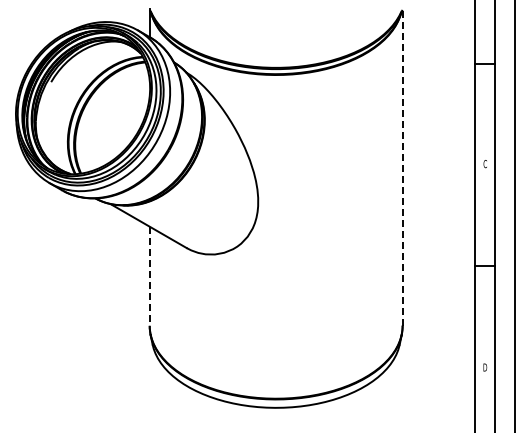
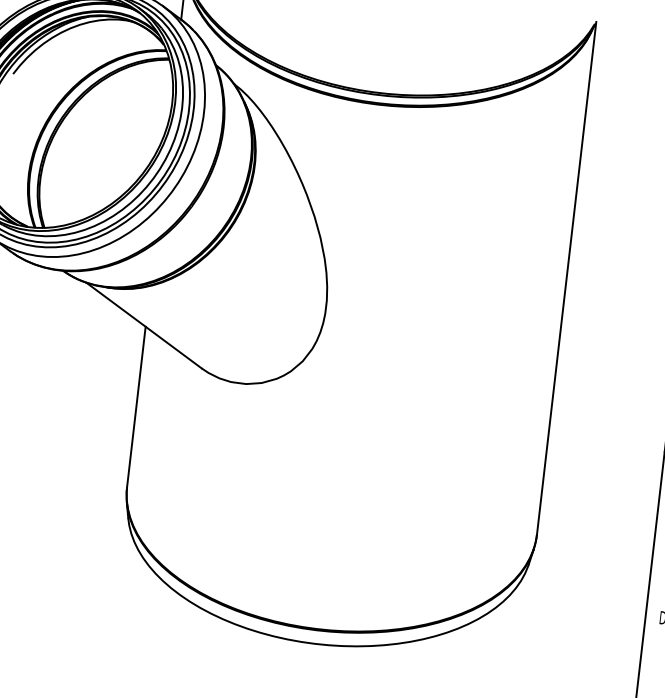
line: (402, 167) -> (566, 278), dashed -> solid
line: (149, 276) -> (135, 407), dashed -> solid

